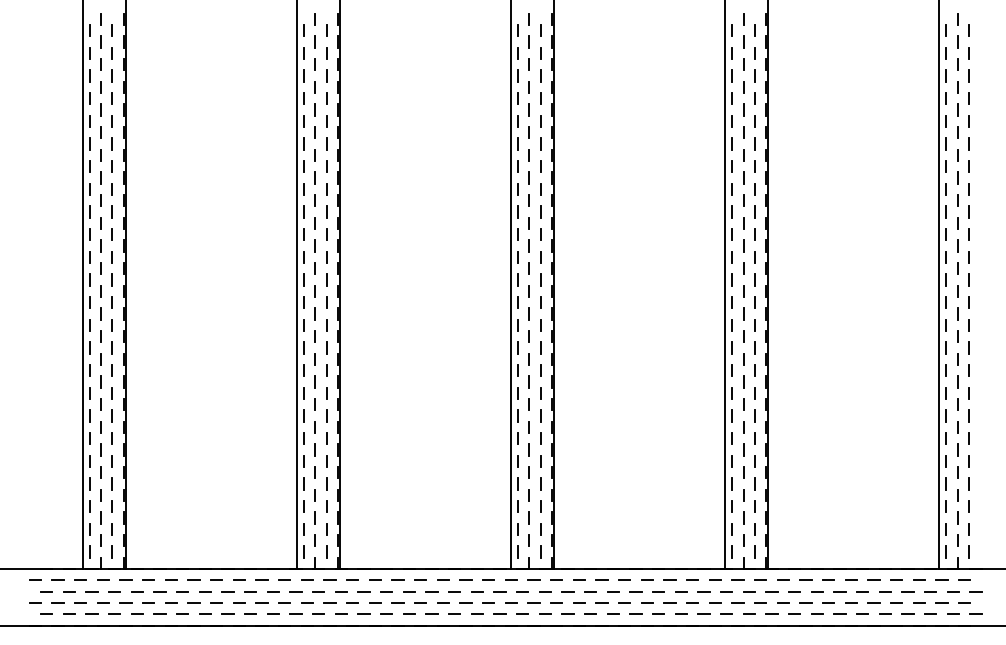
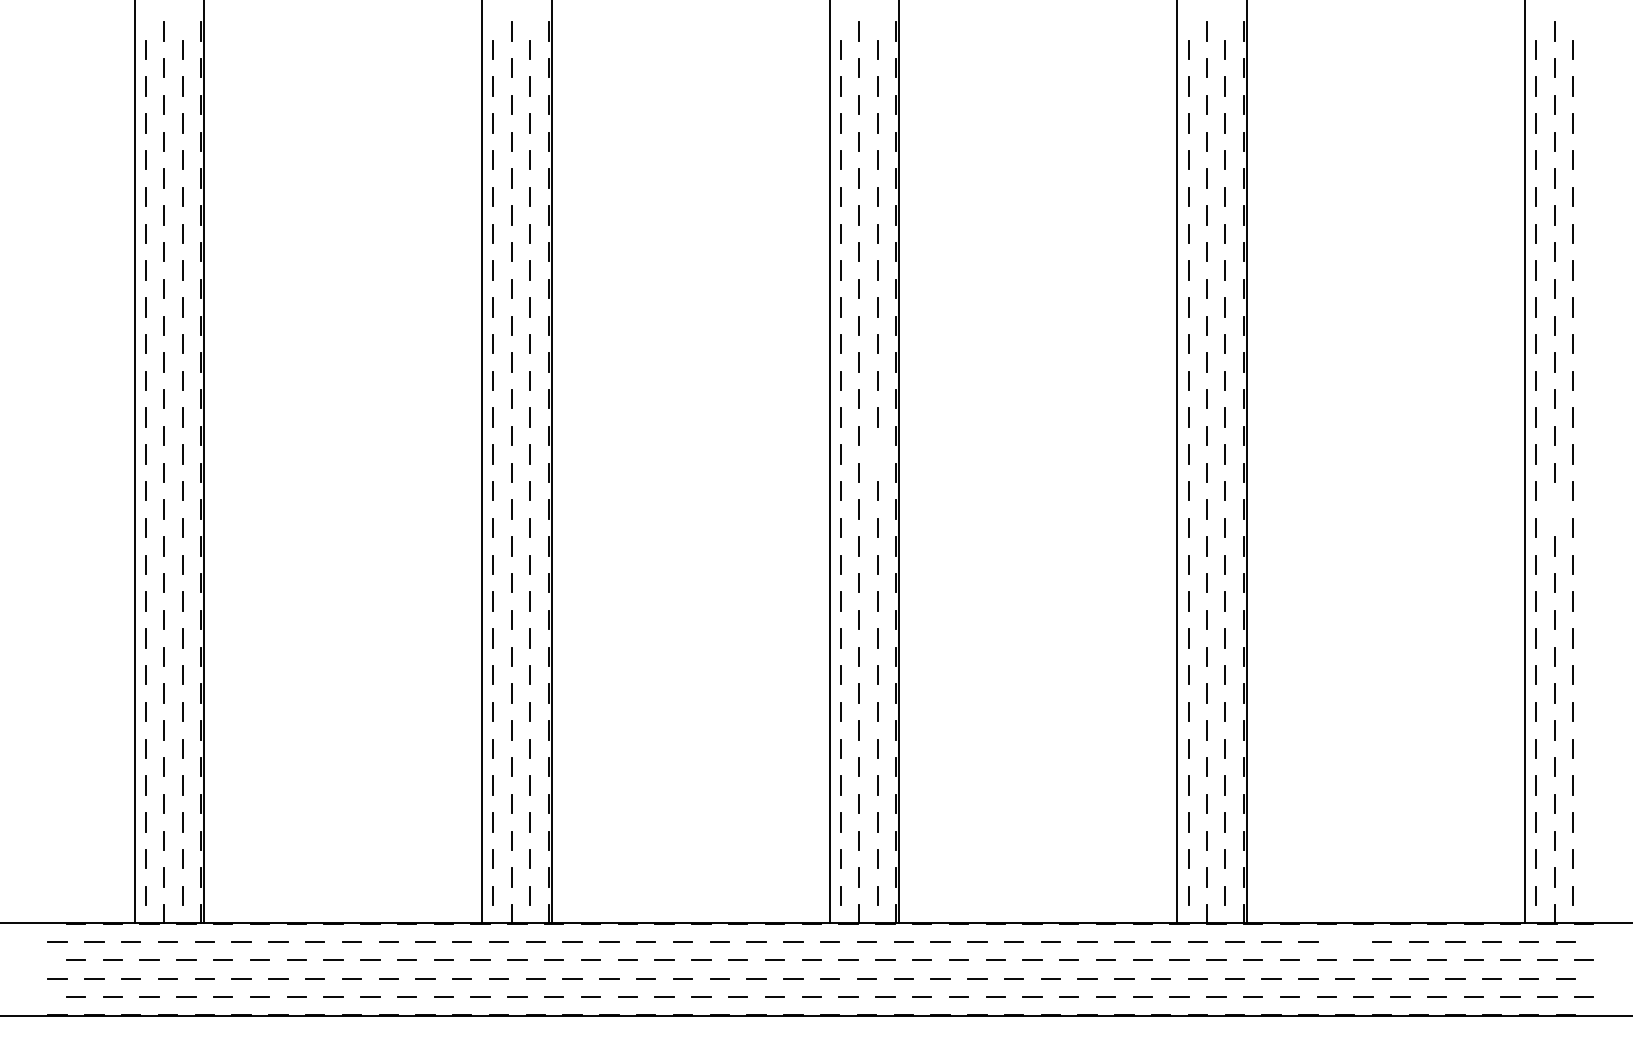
line: (540, 279) -> (877, 453), removed
line: (957, 313) -> (1554, 508), removed
line: (828, 579) -> (1344, 940), removed

